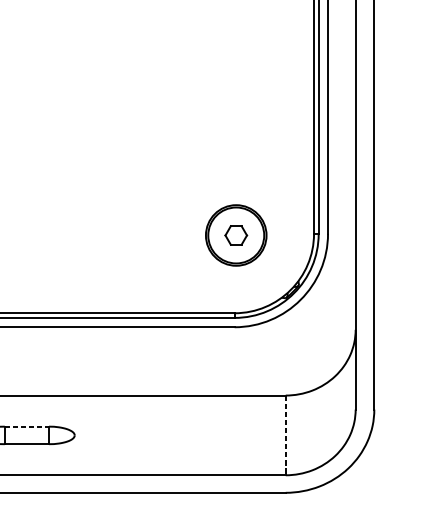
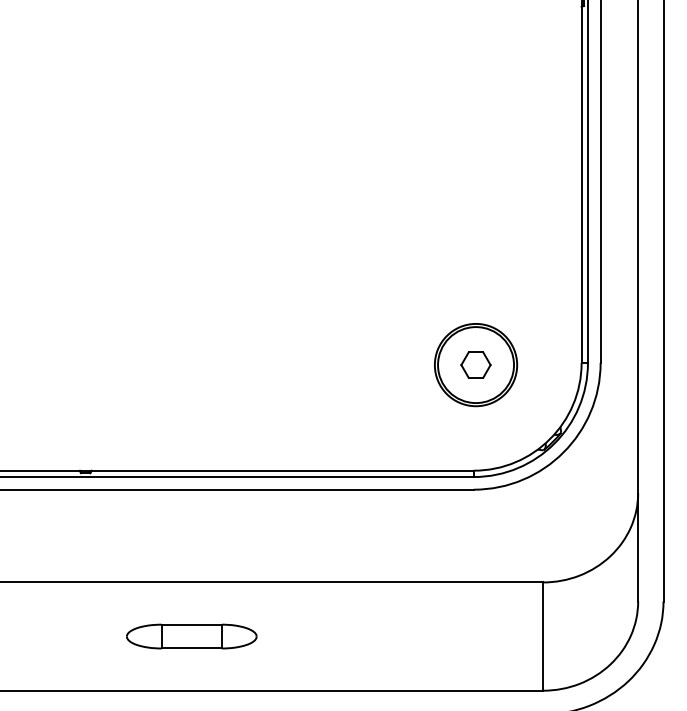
line: (27, 426) -> (192, 624), dashed -> solid
line: (285, 436) -> (543, 637), dashed -> solid

